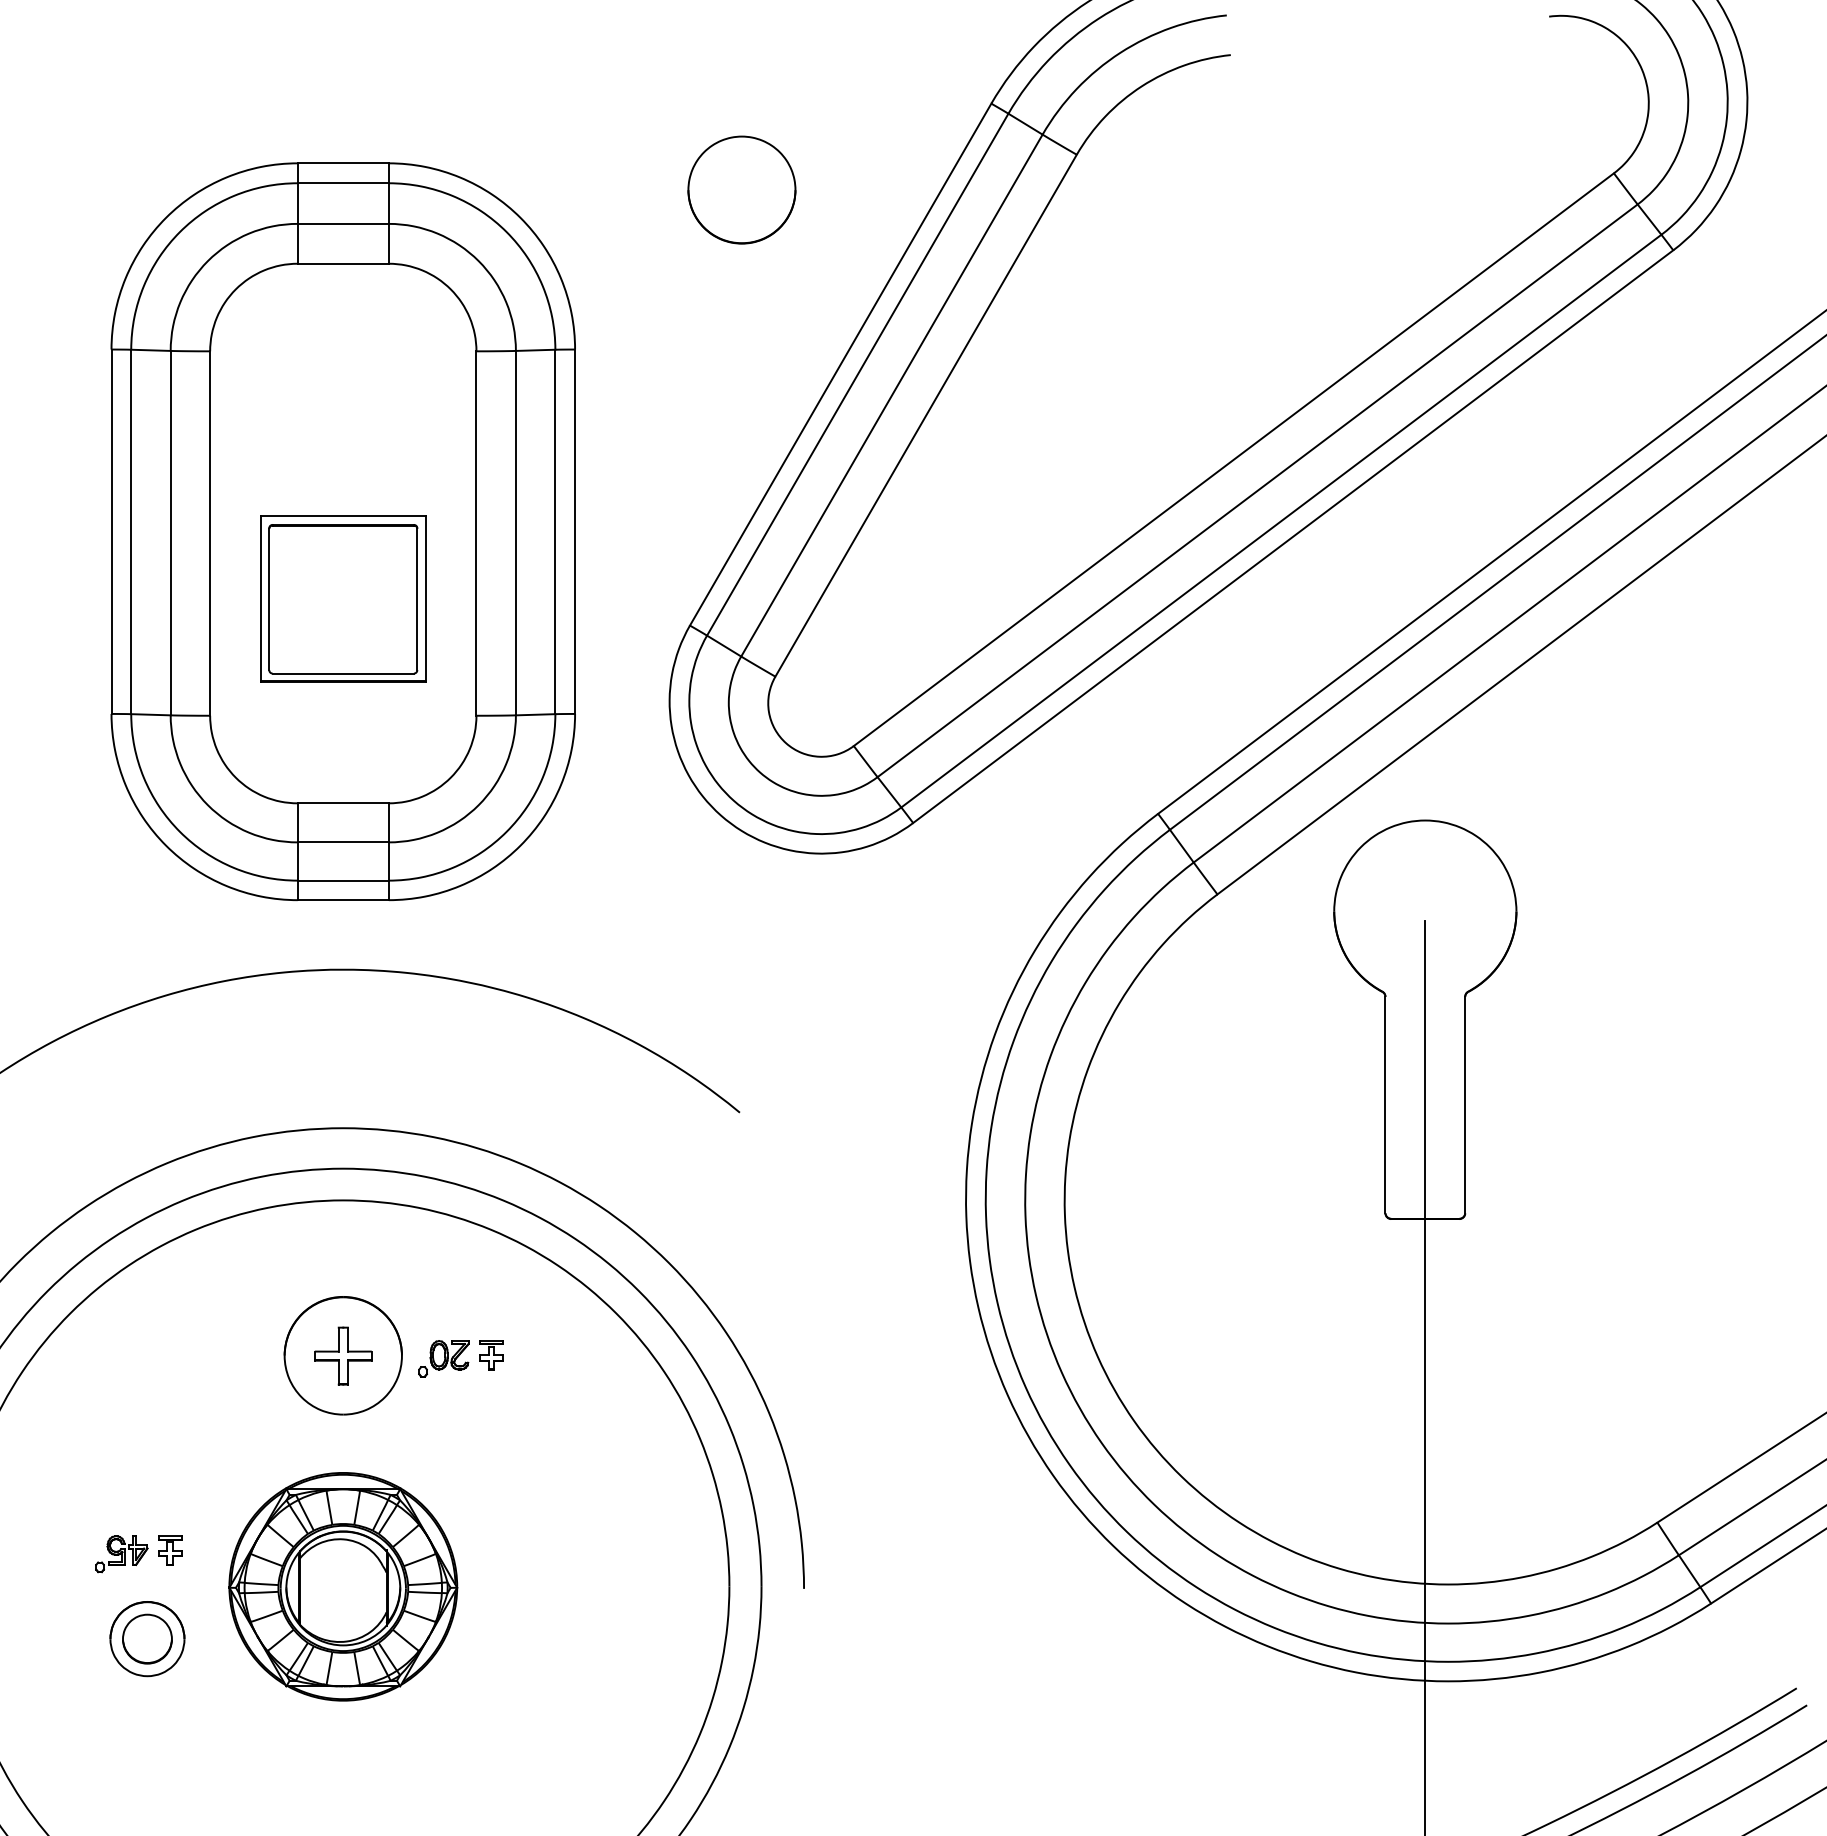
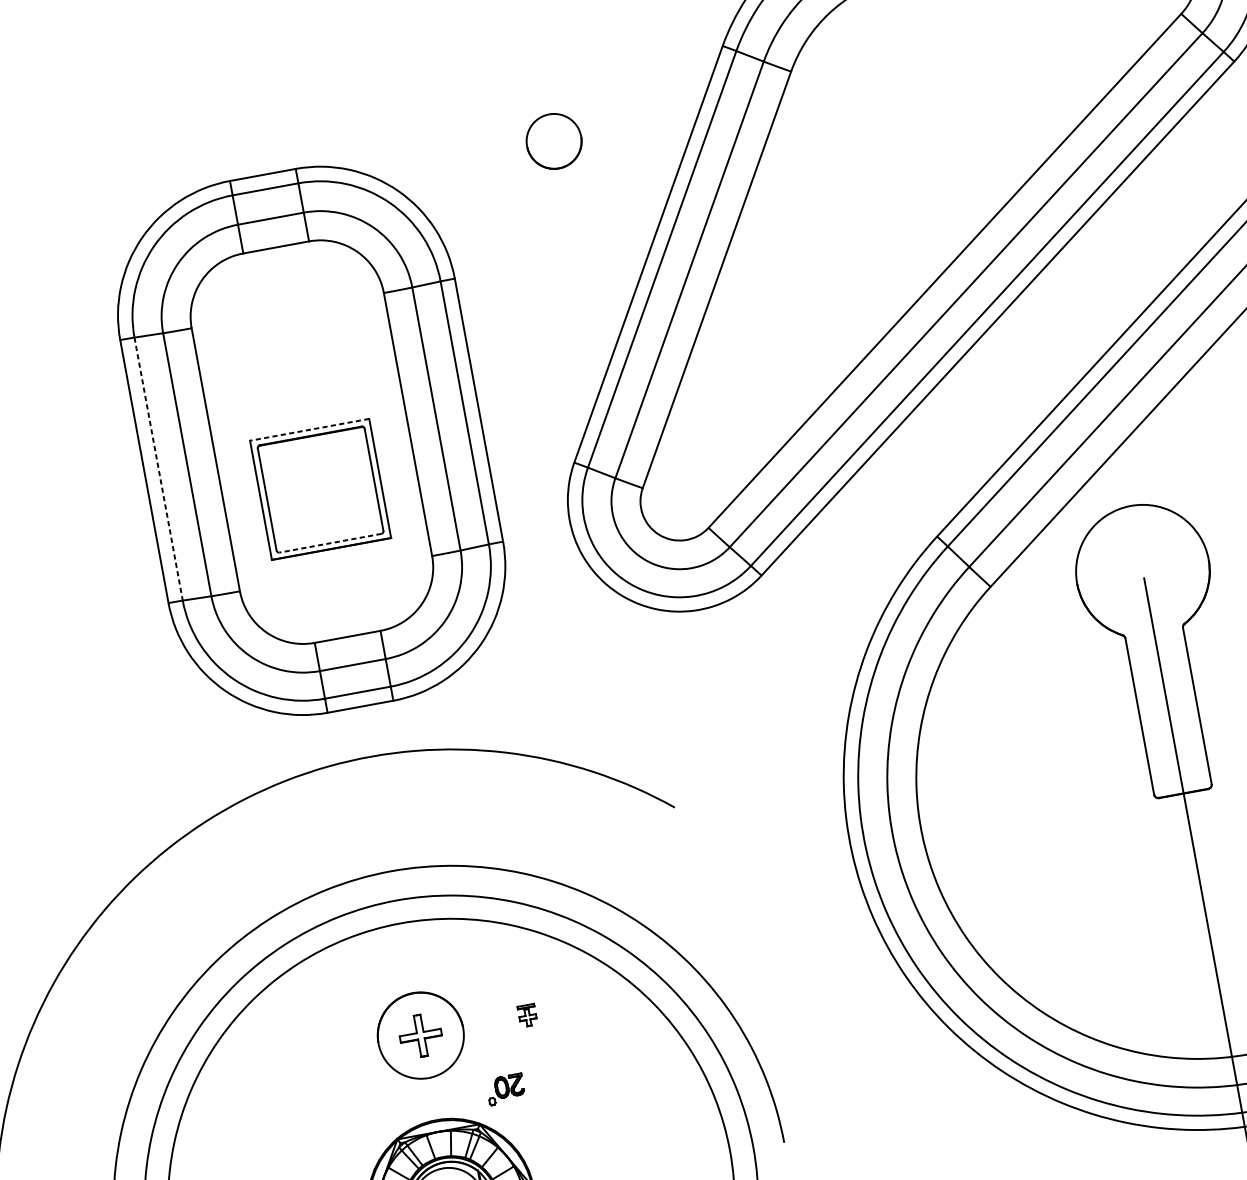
part: (741, 189) -> (553, 141), size x0.7
line: (343, 516) -> (309, 429), solid -> dashed
line: (131, 532) -> (158, 469), solid -> dashed
line: (343, 673) -> (330, 543), solid -> dashed
part: (443, 1358) -> (505, 1089), moved

